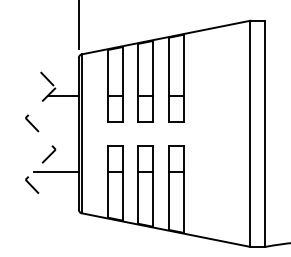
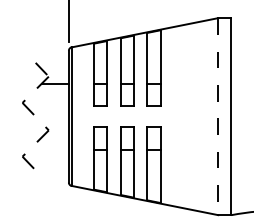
line: (250, 134) -> (218, 117), solid -> dashed
line: (55, 171) -> (48, 149), removed

